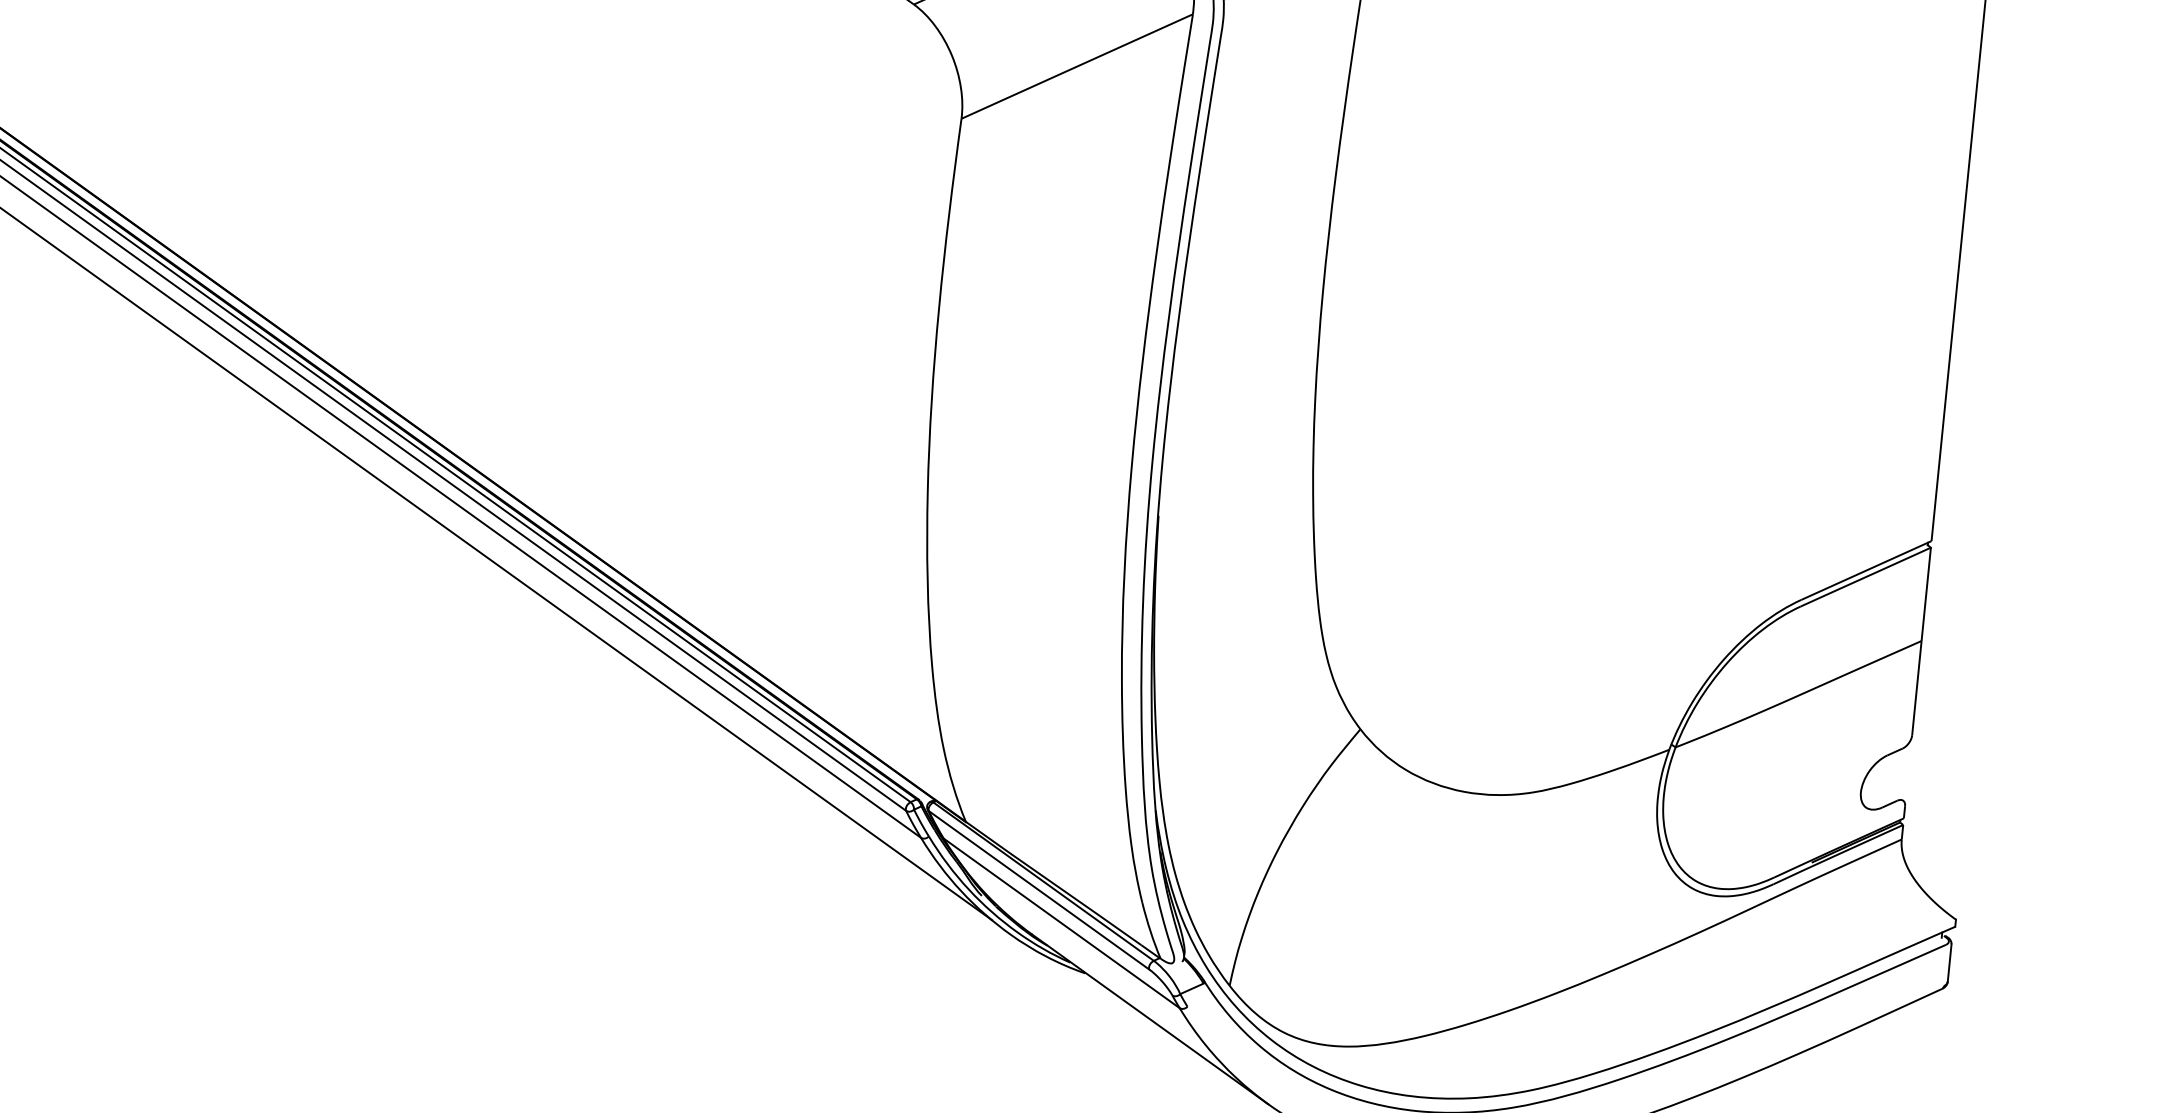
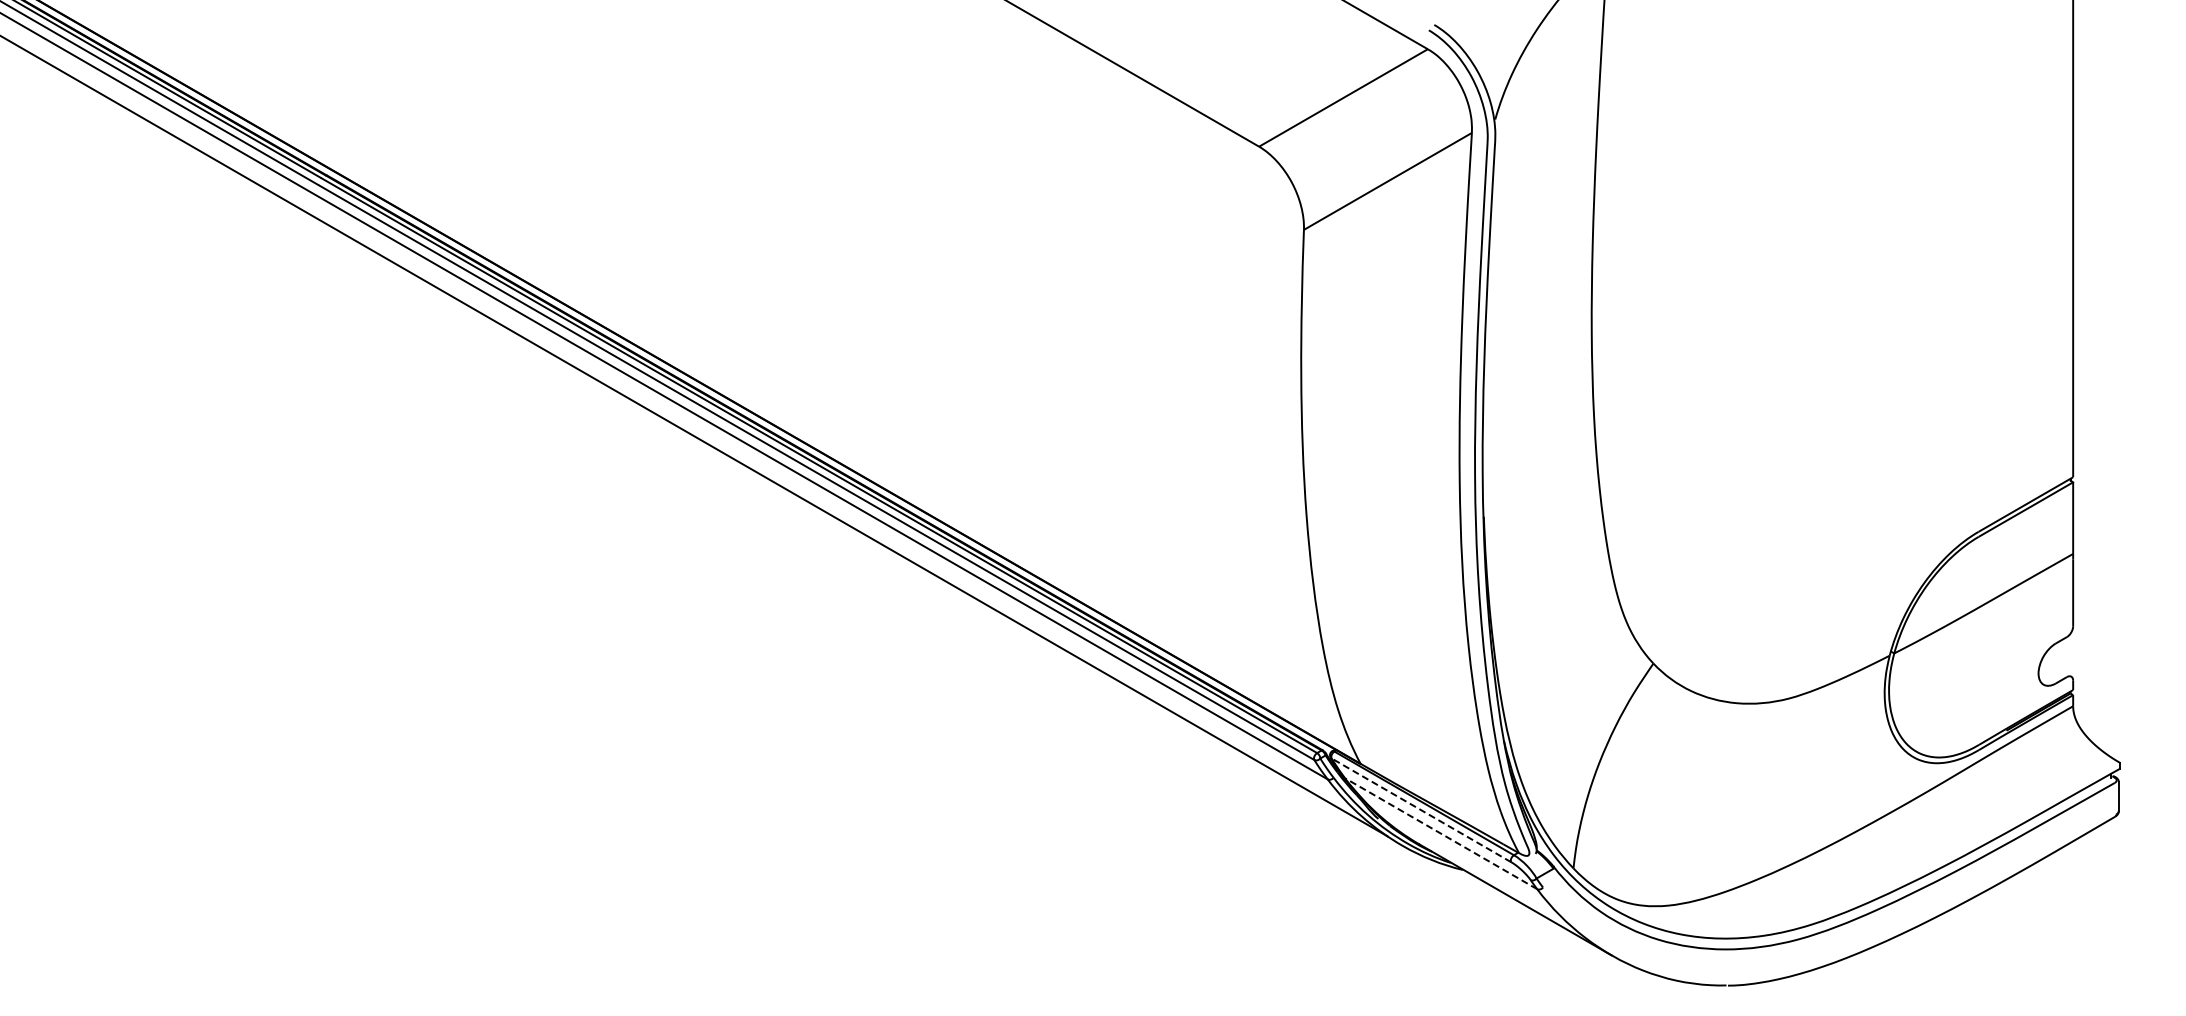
line: (1039, 890) -> (1421, 810), solid -> dashed
line: (1062, 923) -> (1441, 833), solid -> dashed

